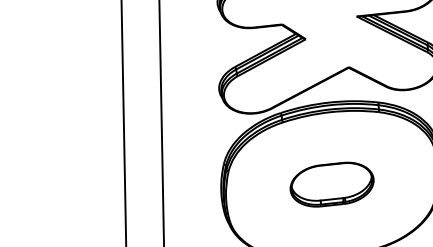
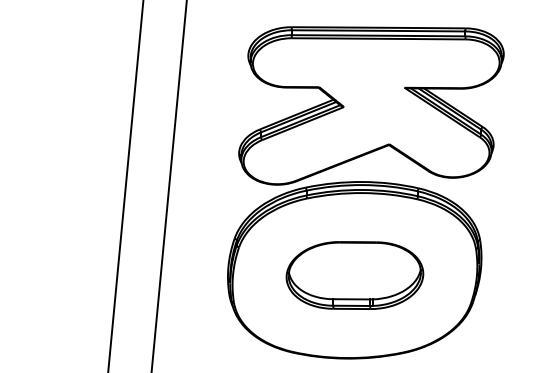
part: (331, 184) -> (354, 275), size x1.43

